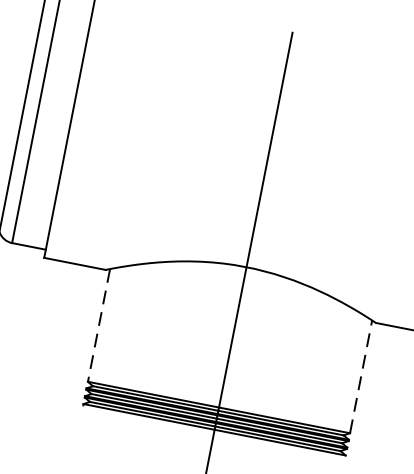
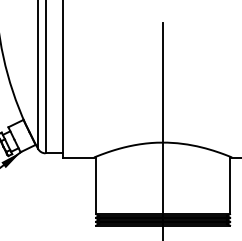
line: (99, 325) -> (96, 185), dashed -> solid
line: (362, 377) -> (230, 185), dashed -> solid

